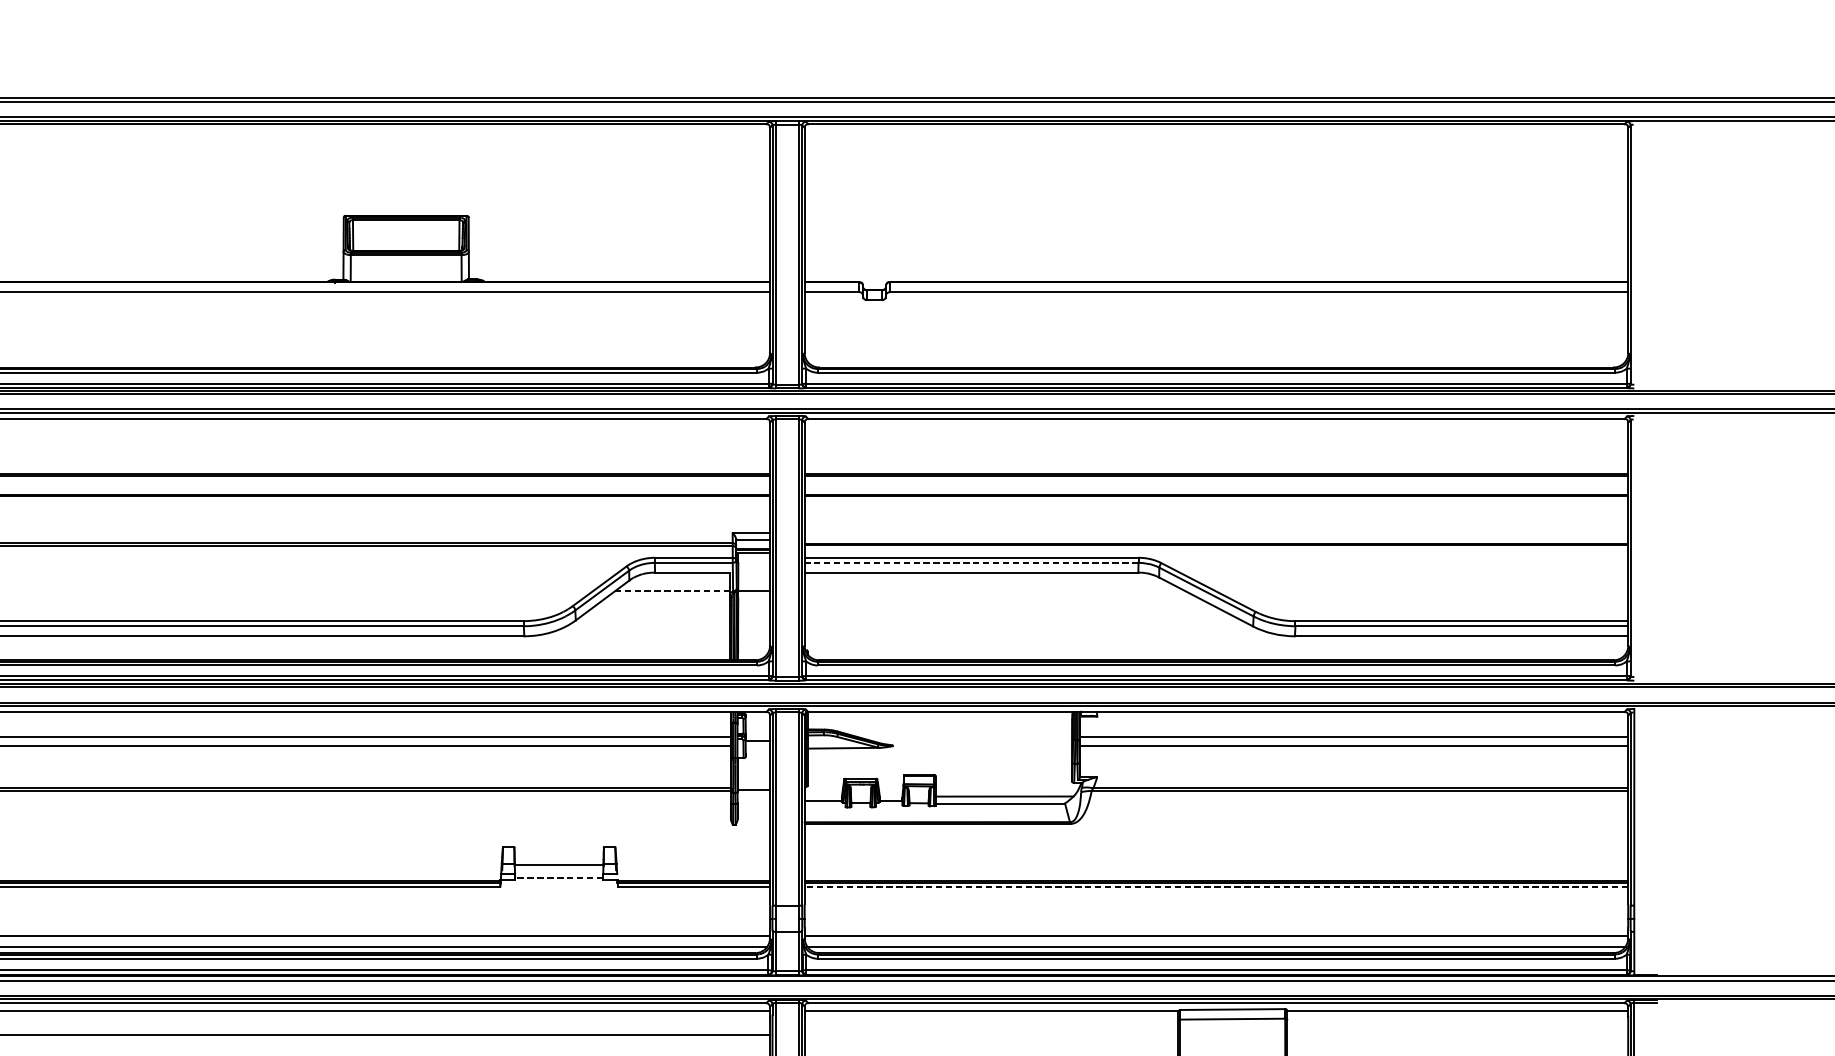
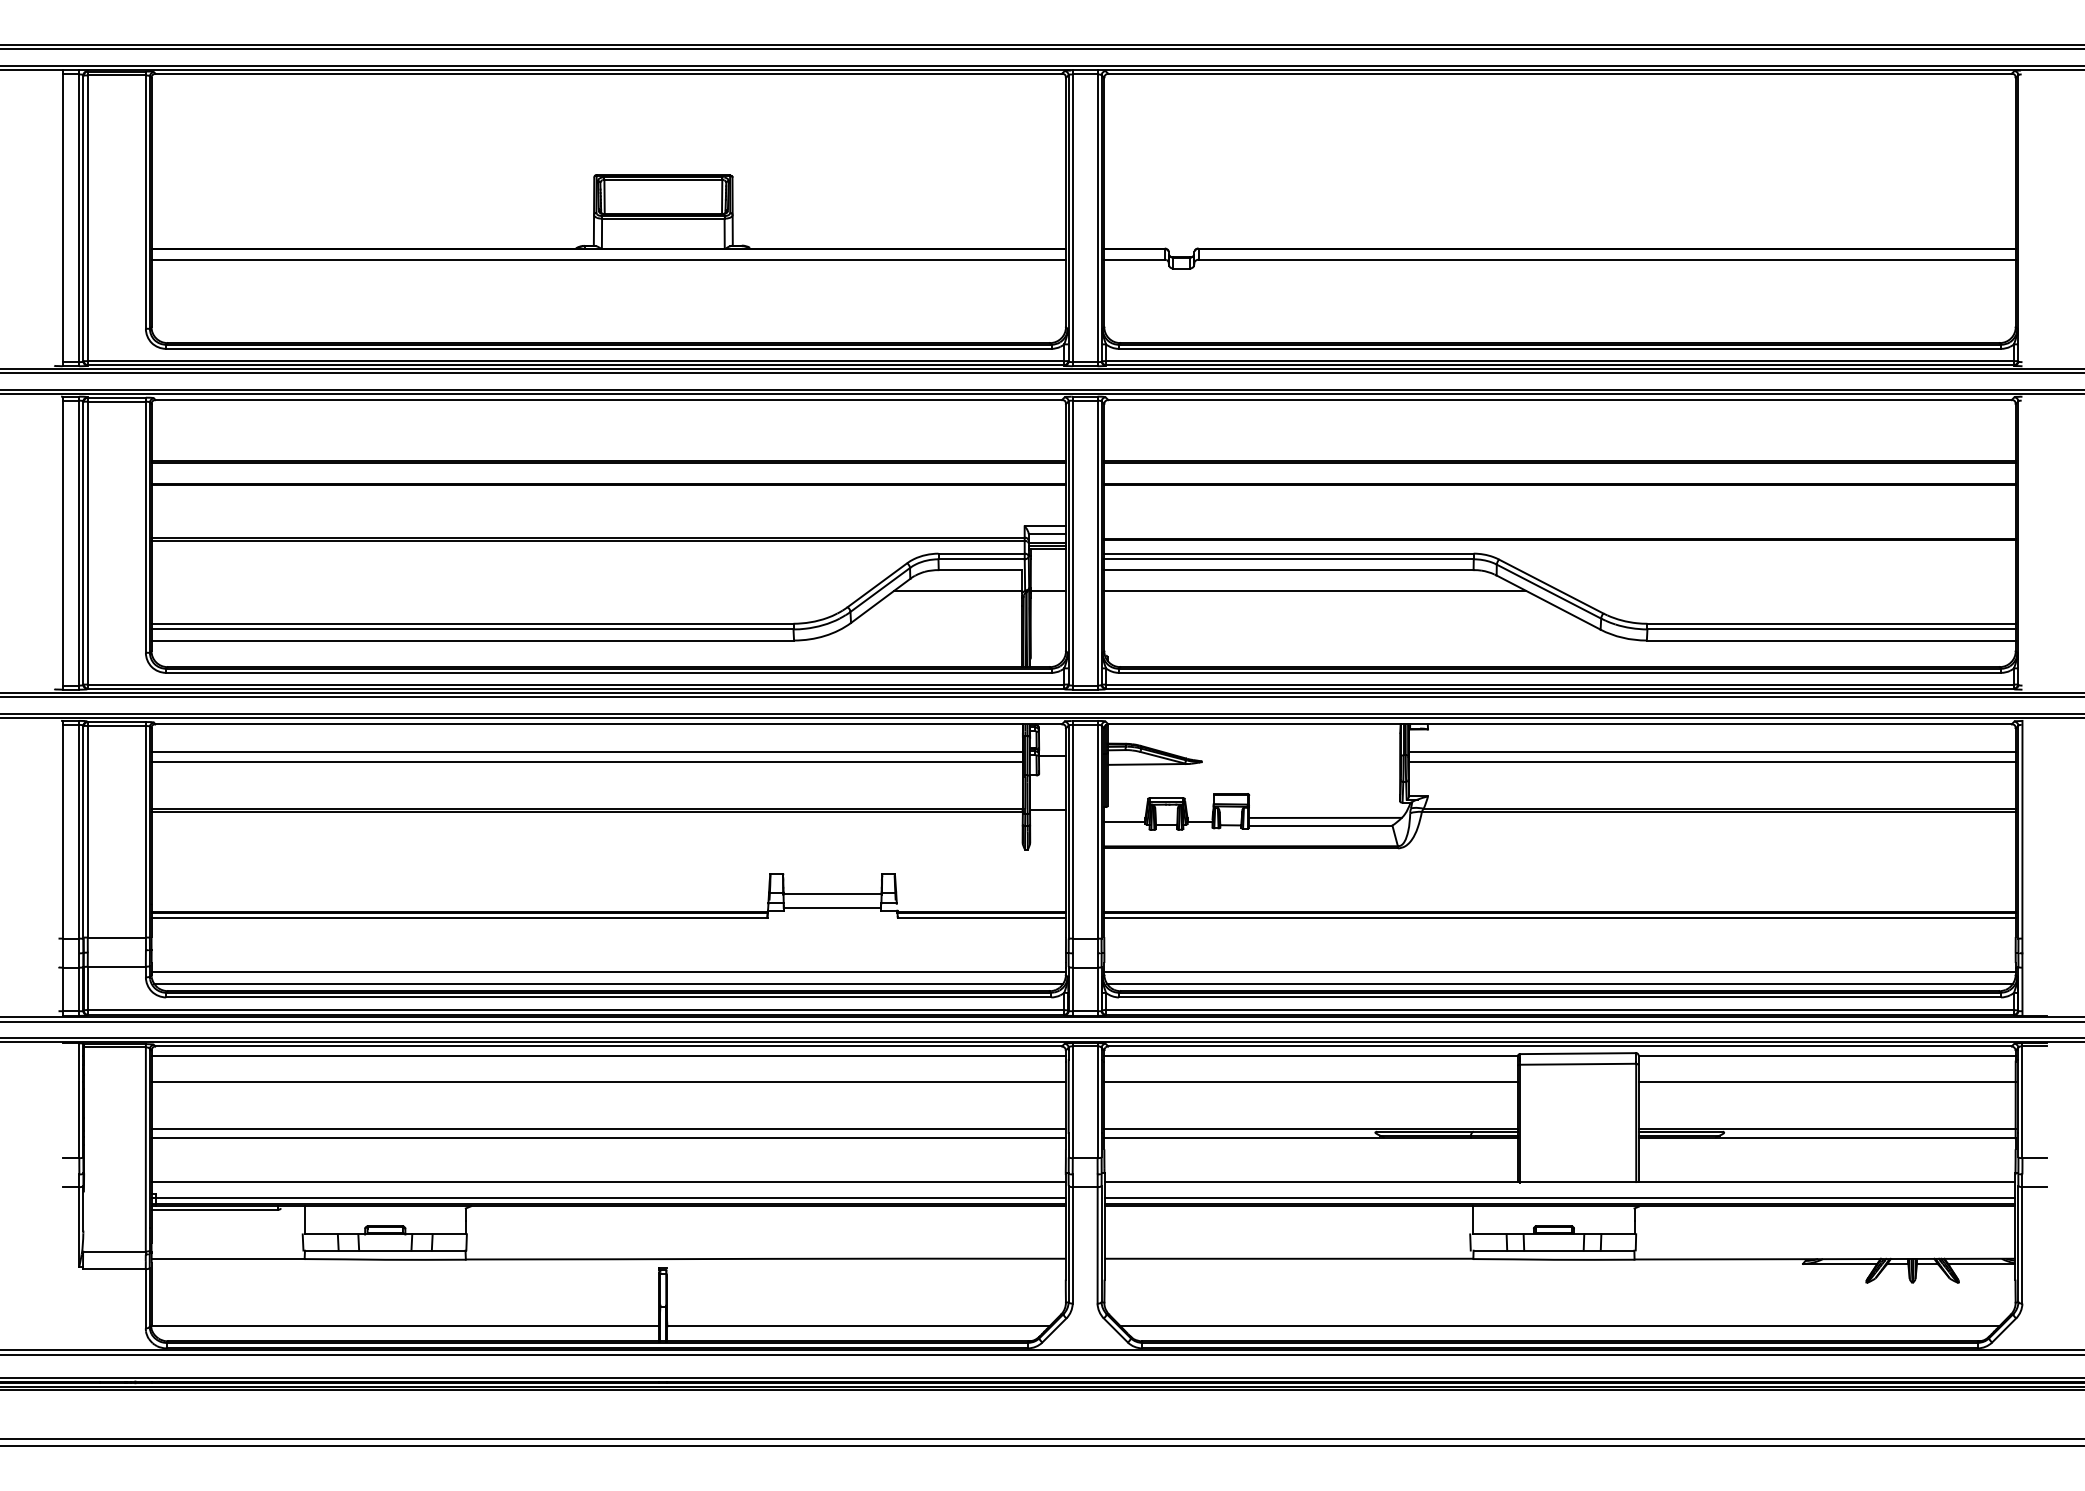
line: (972, 563) -> (1289, 559), dashed -> solid
line: (672, 591) -> (958, 590), dashed -> solid
line: (994, 591) -> (1314, 590), added
line: (559, 877) -> (832, 907), dashed -> solid
line: (1215, 886) -> (1559, 917), dashed -> solid
line: (990, 1034) -> (1310, 1081), added
line: (1457, 1034) -> (1826, 1081), added

